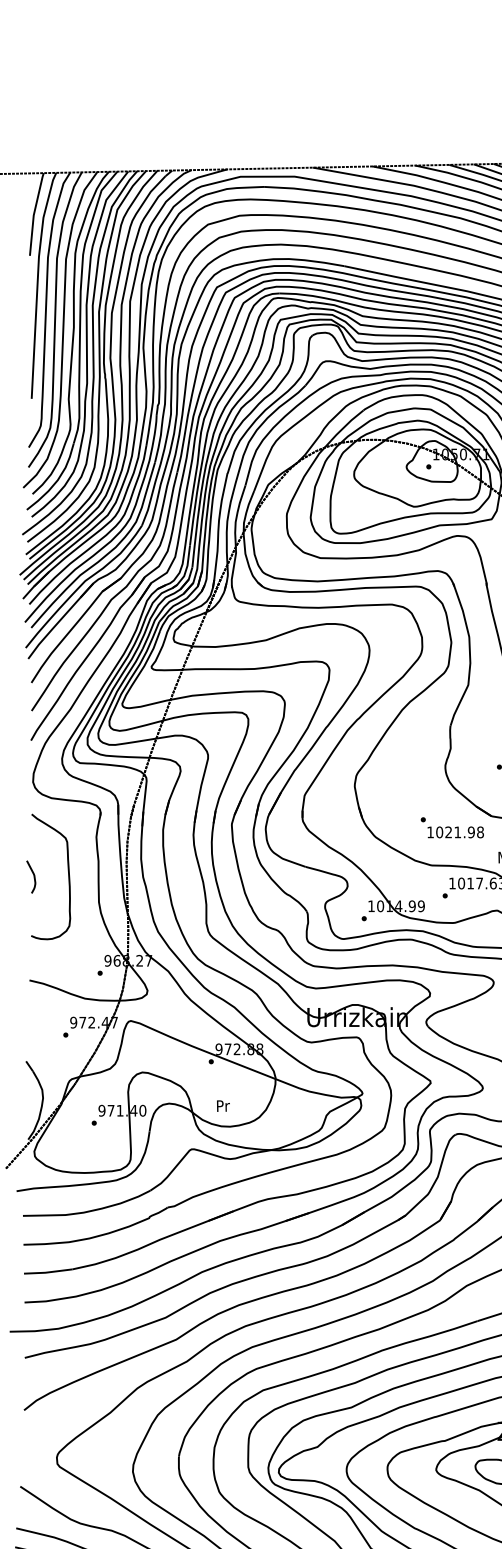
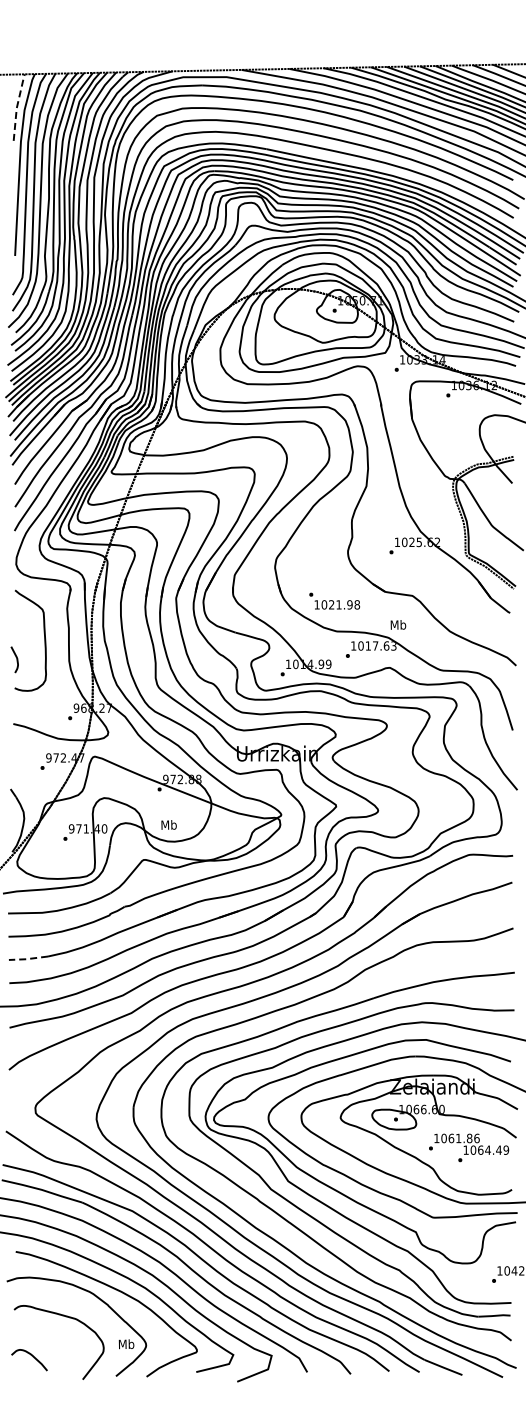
line: (34, 213) -> (17, 106), solid -> dashed
text: (452, 826) -> (334, 600), moved
curve: (33, 876) -> (16, 659), moved
text: (222, 1105) -> (168, 824), Pr -> Mb
line: (48, 1273) -> (28, 959), solid -> dashed

